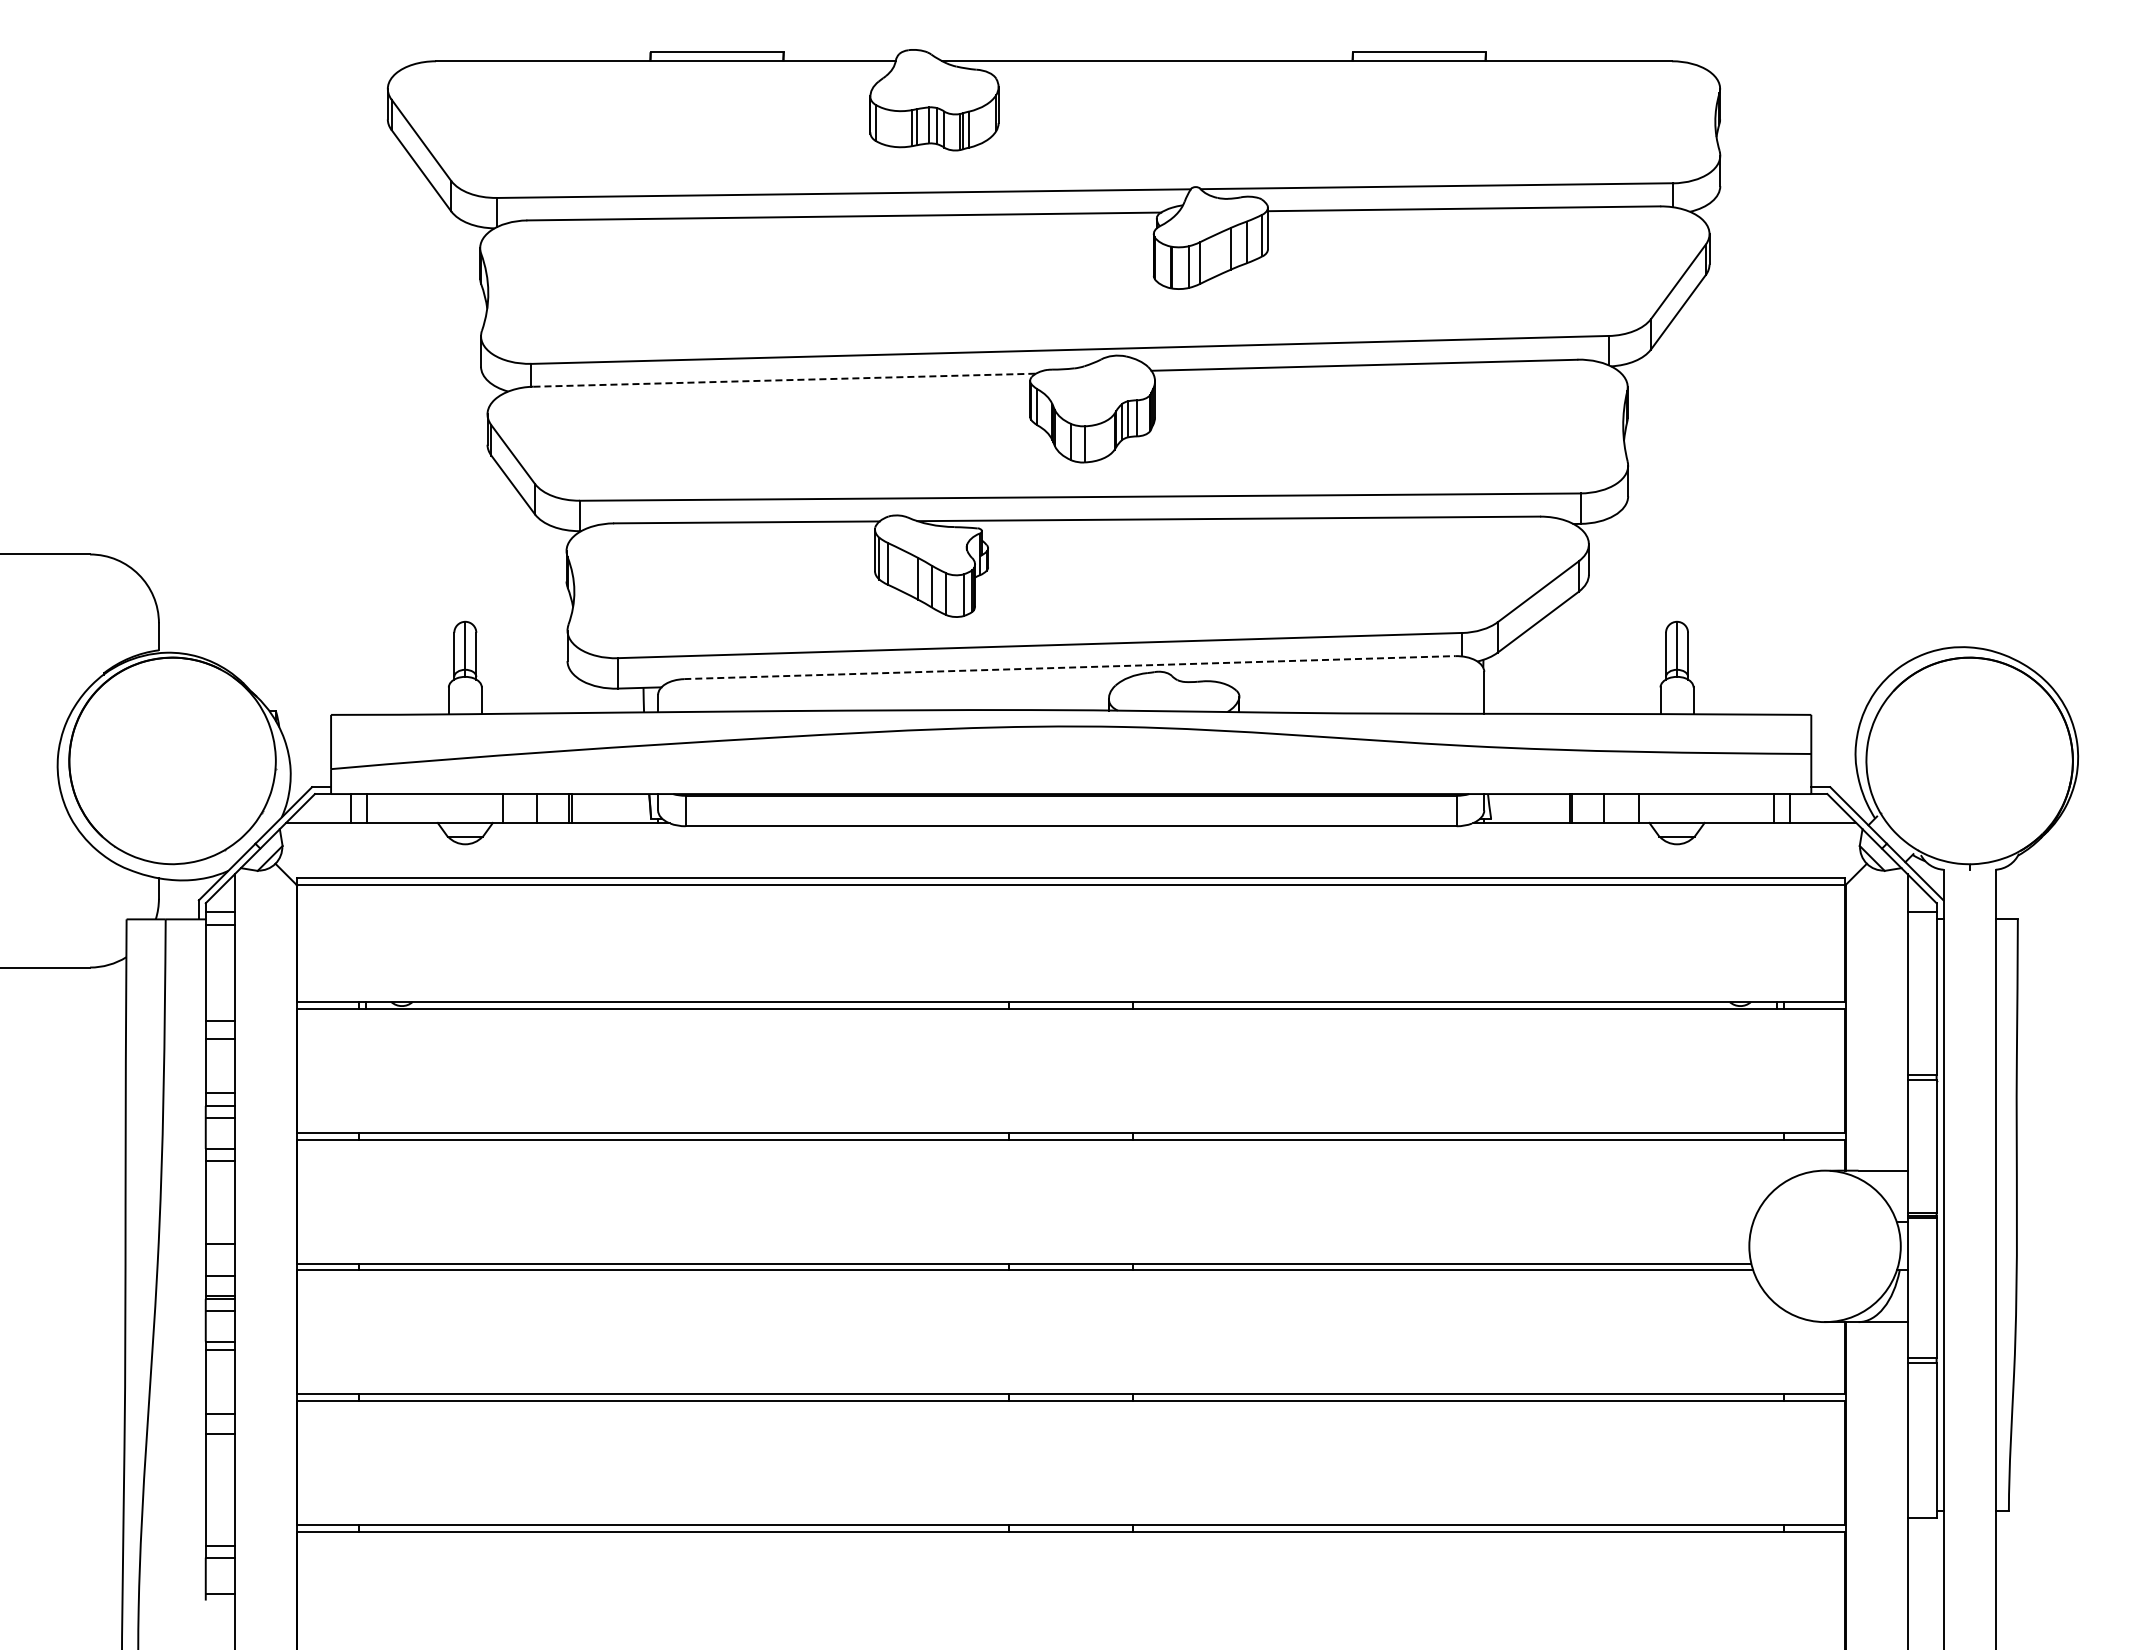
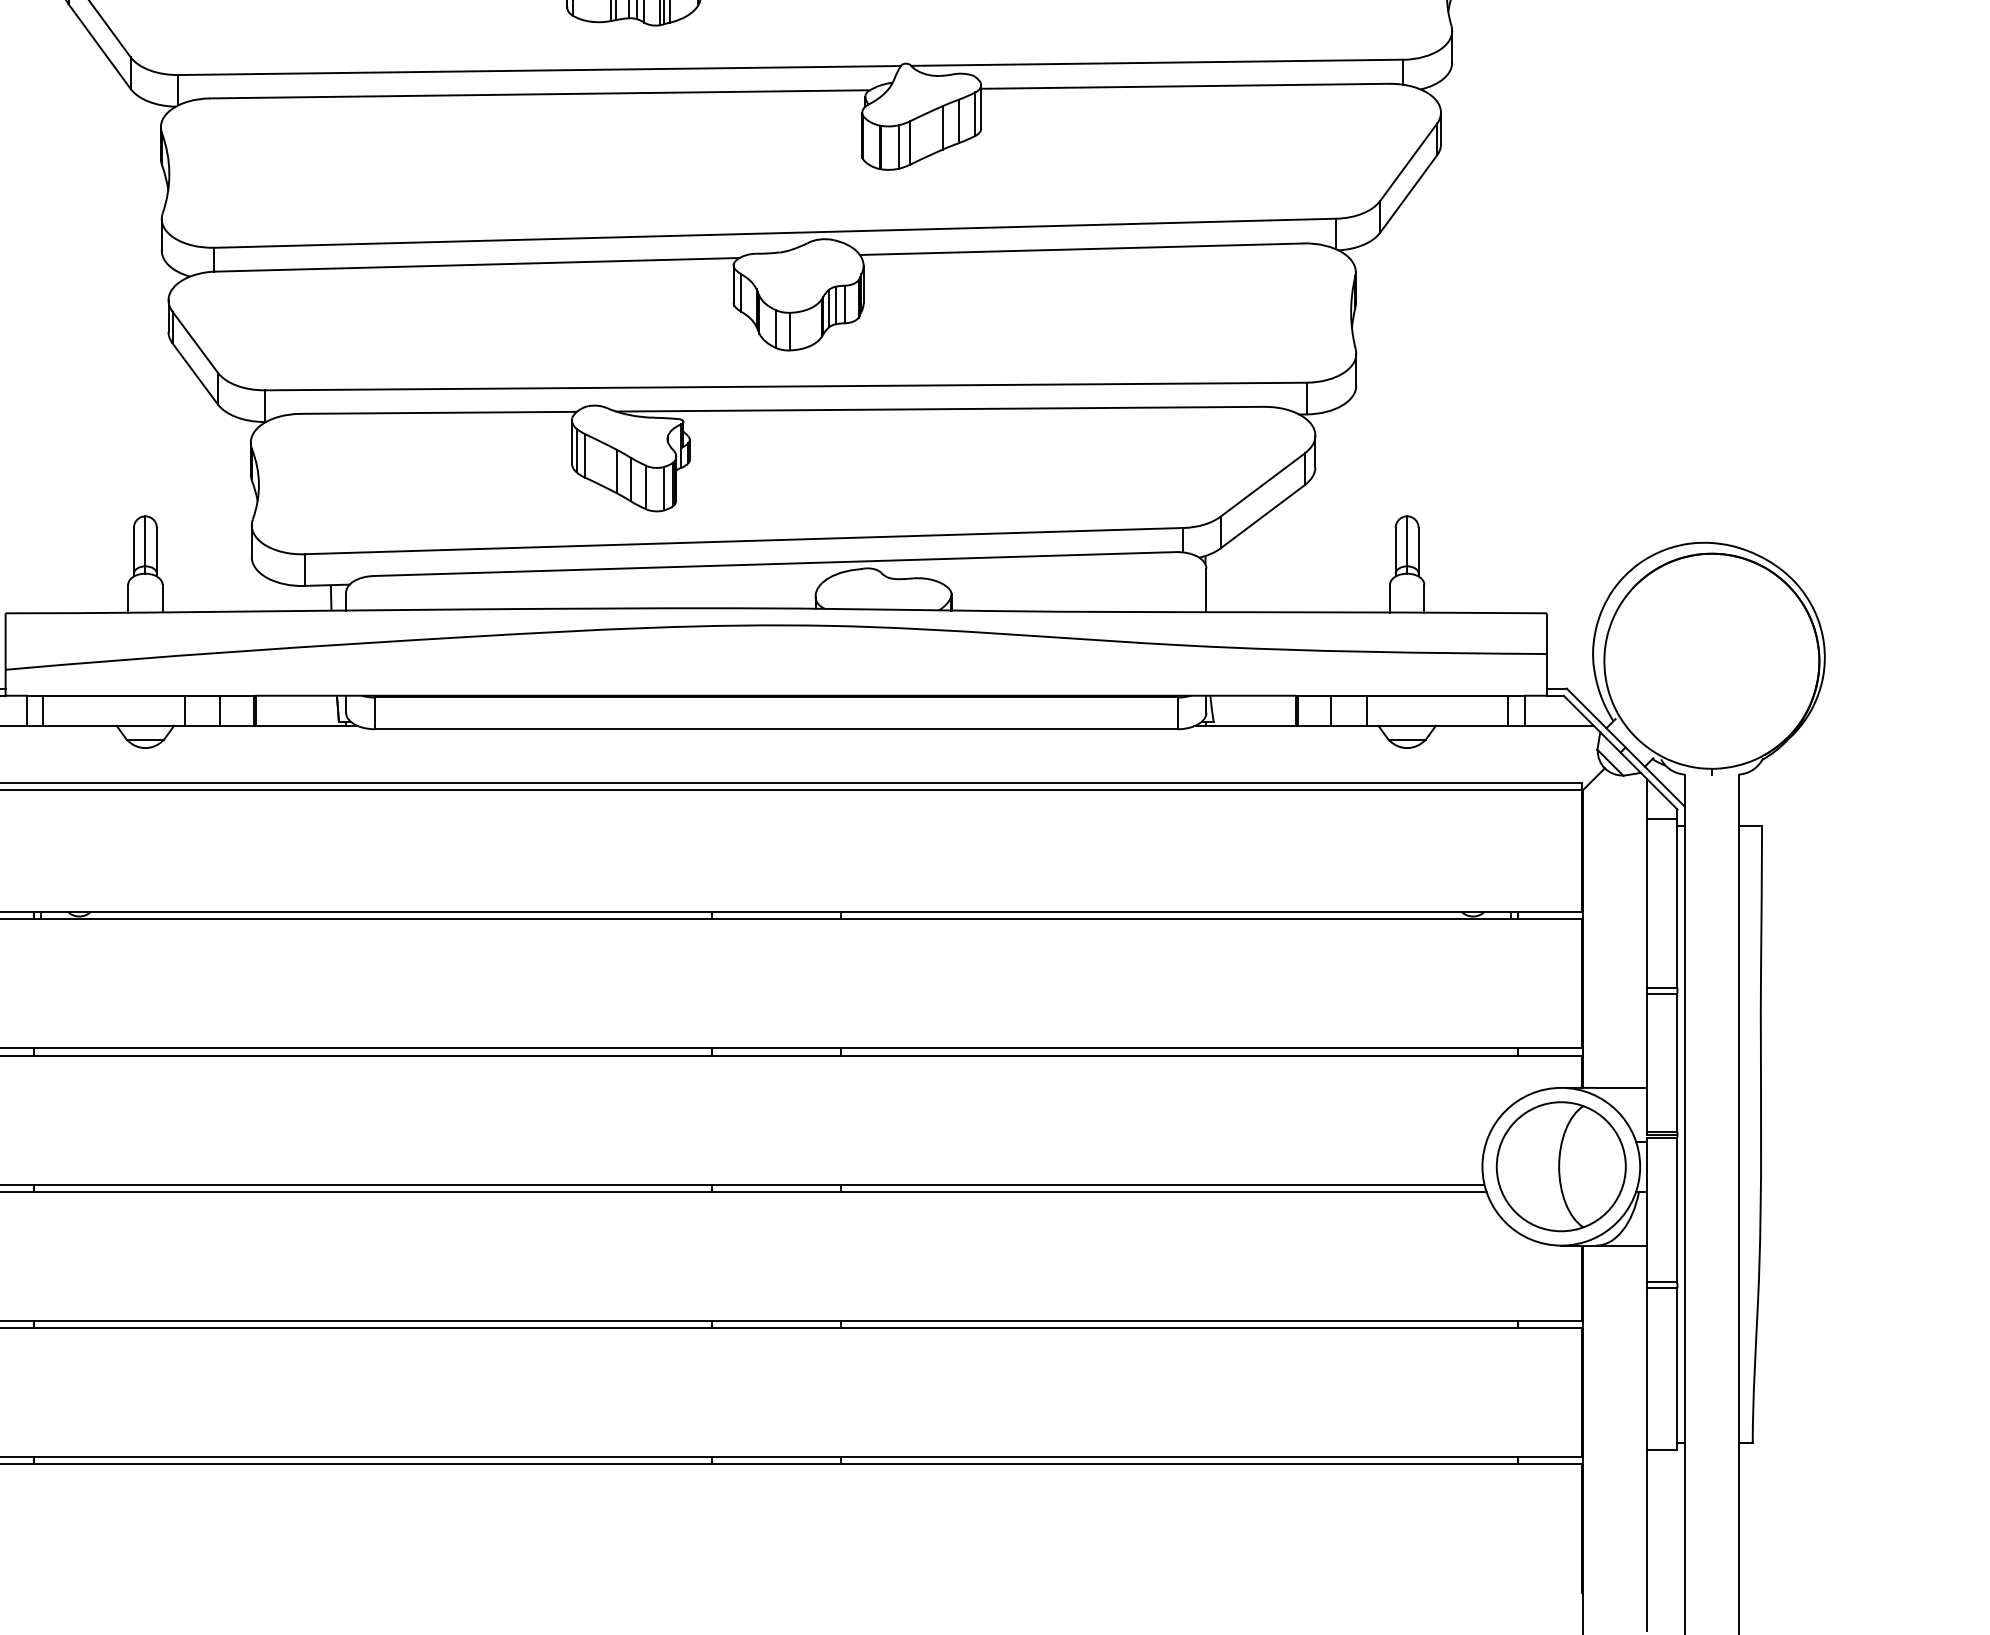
line: (785, 380) -> (478, 265), dashed -> solid
line: (1069, 667) -> (774, 563), dashed -> solid
part: (1824, 1246) -> (1560, 1166), added

